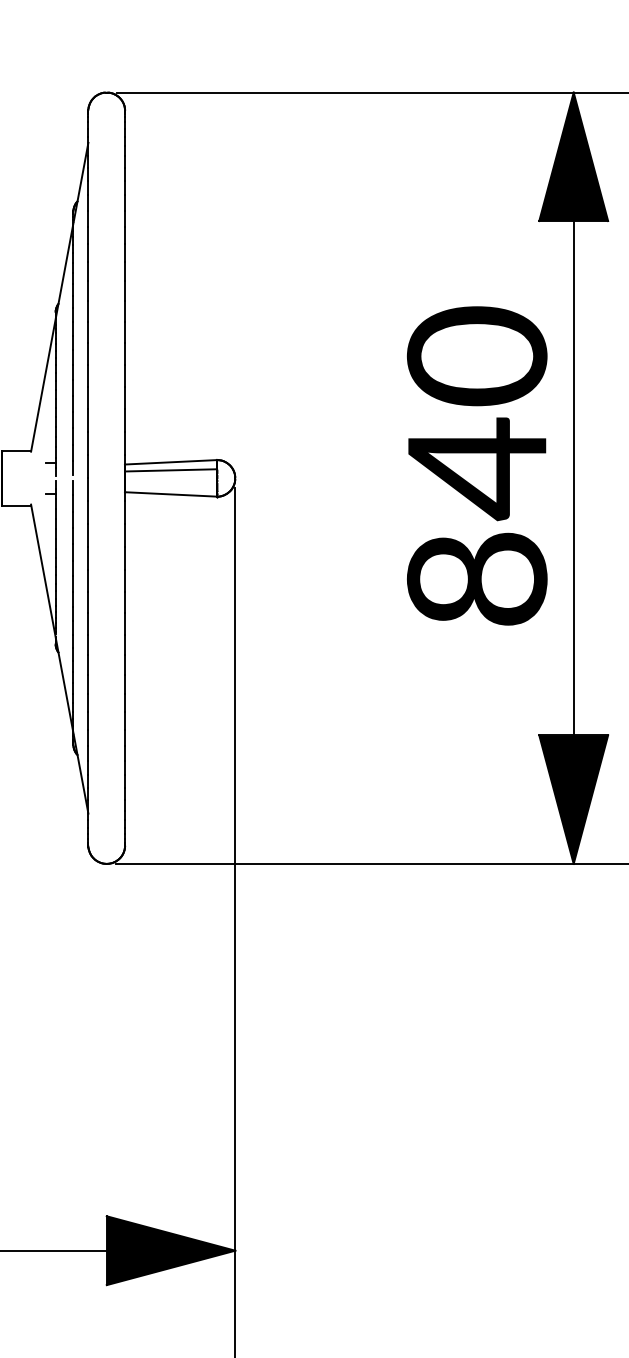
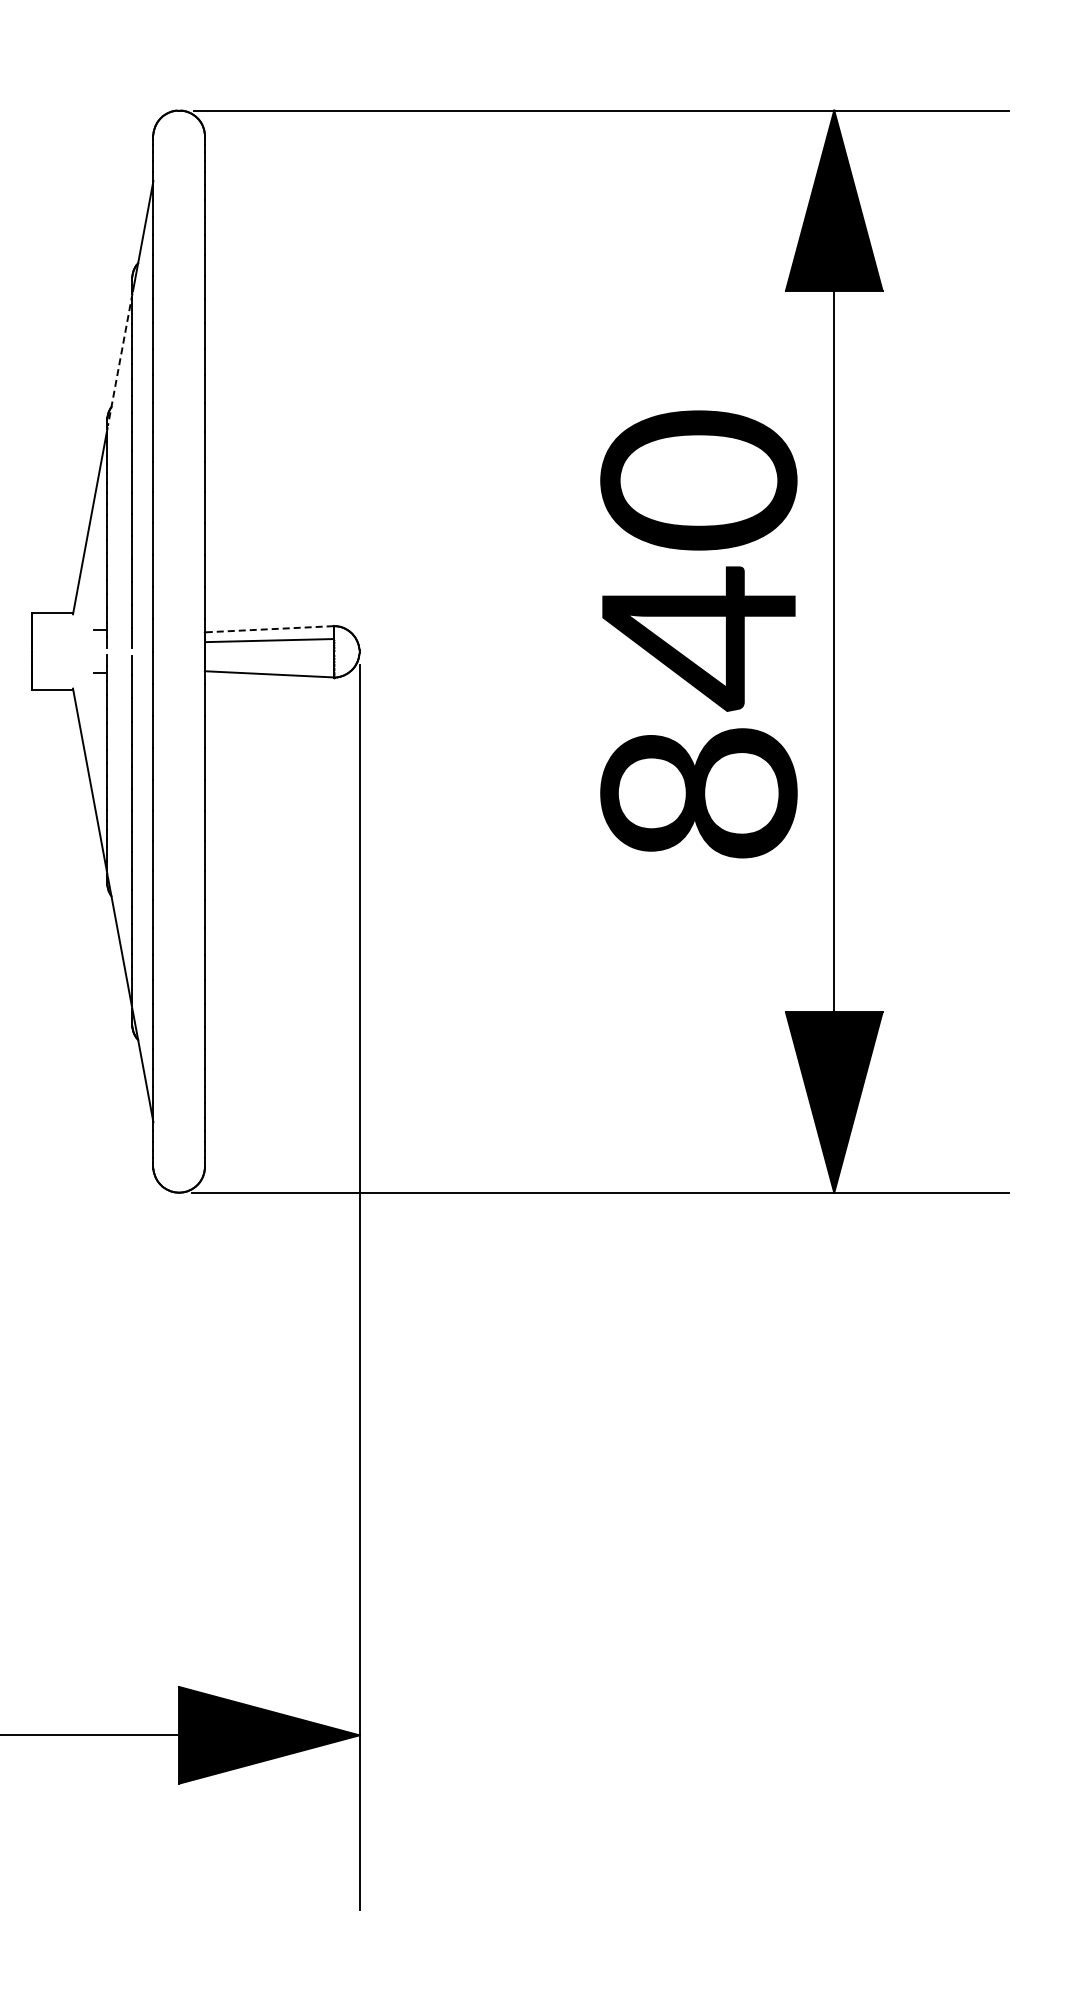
line: (64, 270) -> (120, 360), solid -> dashed
line: (170, 462) -> (268, 629), solid -> dashed

